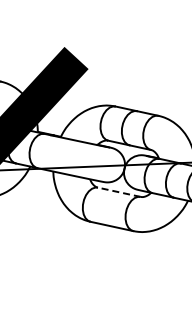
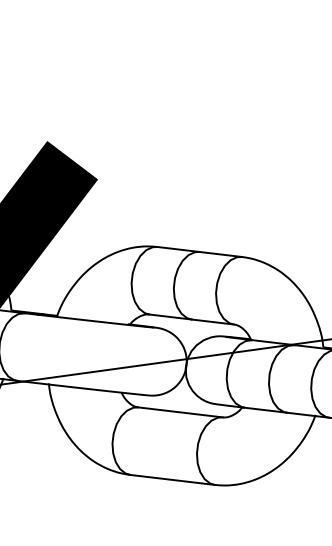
line: (119, 192) -> (180, 412), dashed -> solid

